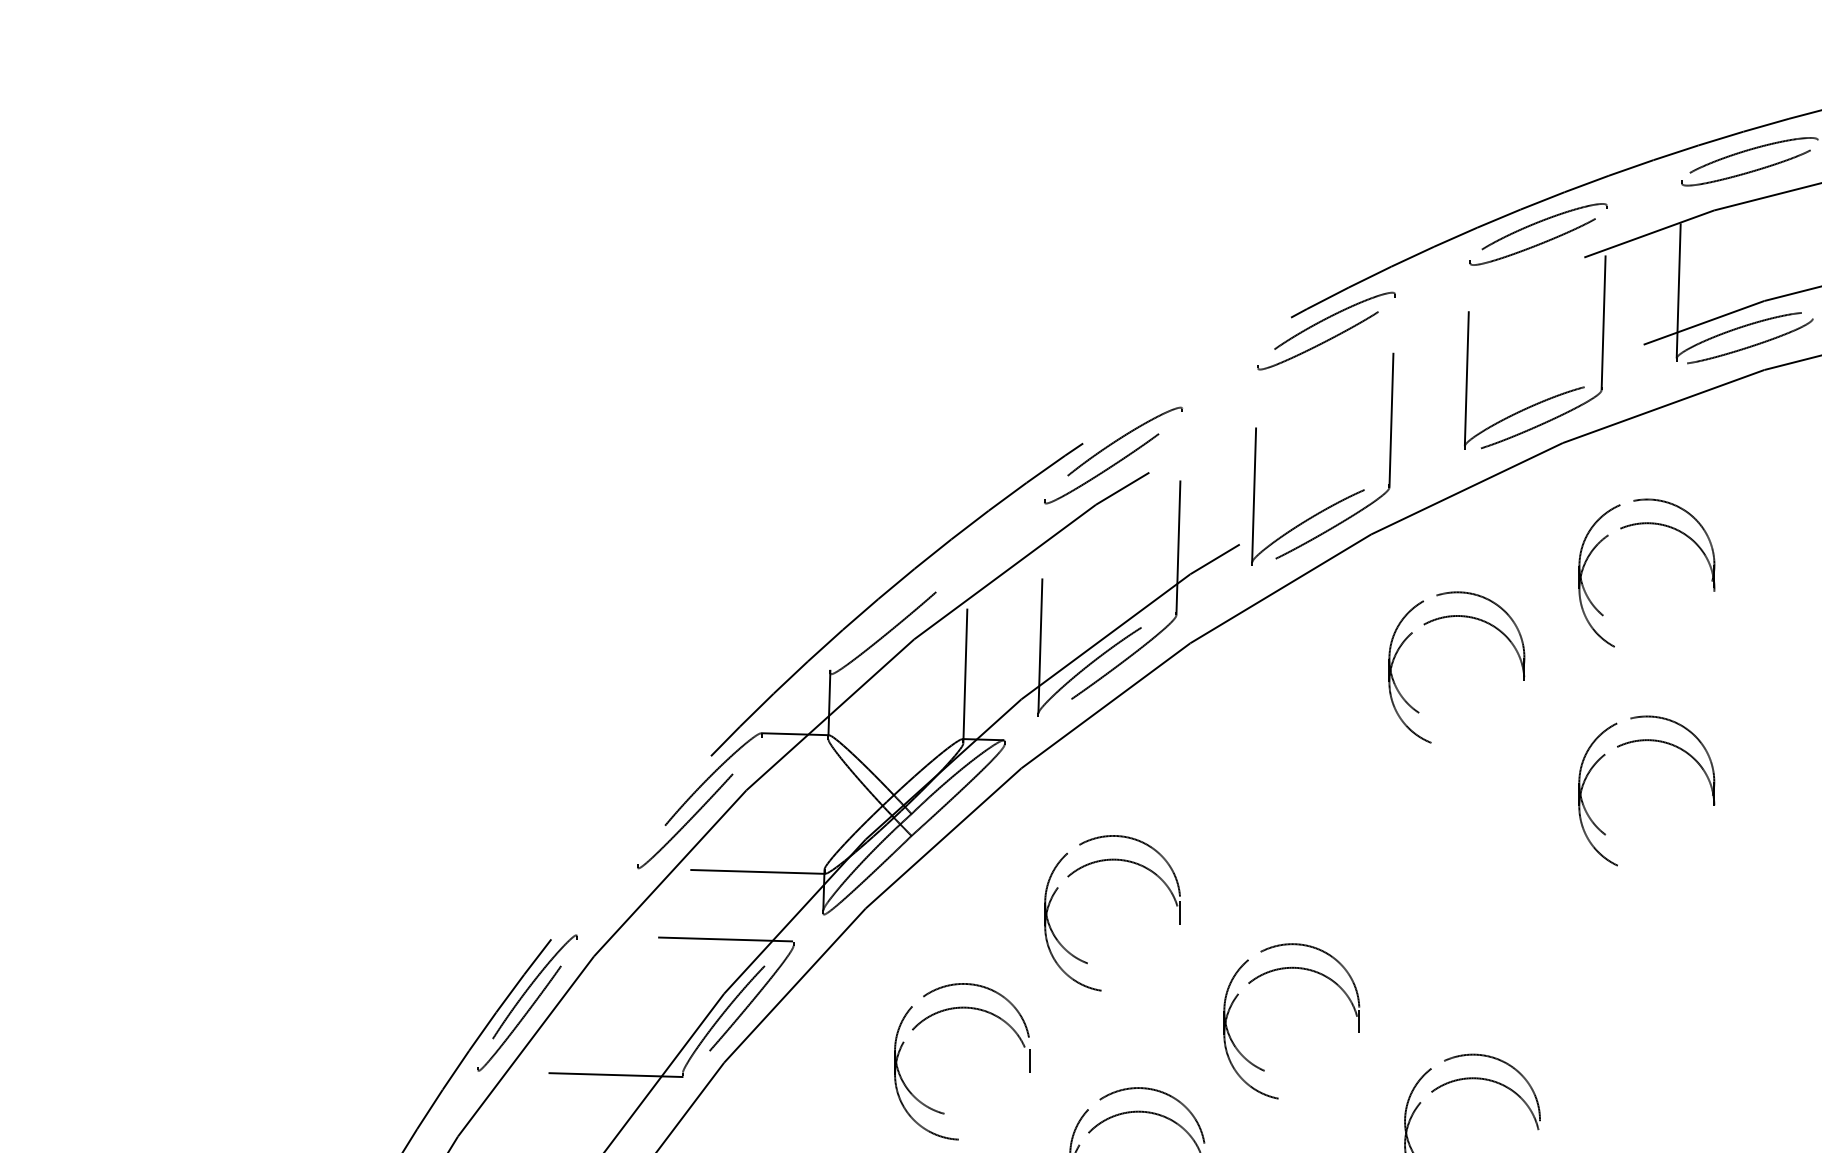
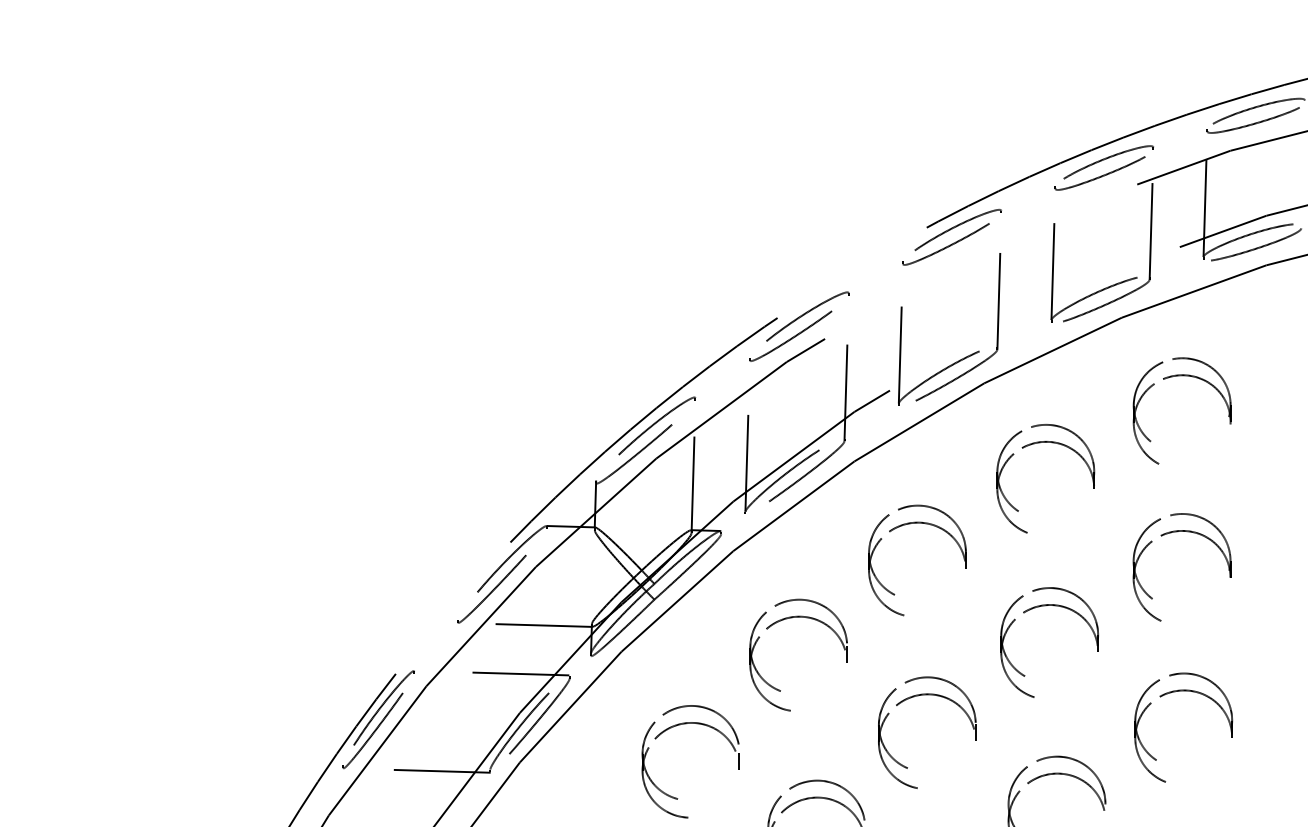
part: (915, 593) -> (657, 425), added
part: (1269, 730) -> (911, 524), added
part: (1452, 845) -> (1042, 606), added
part: (1648, 963) -> (1183, 691), added

